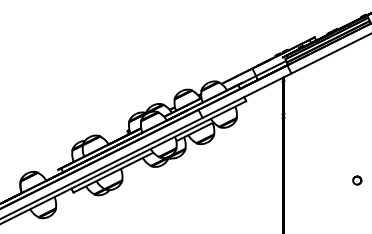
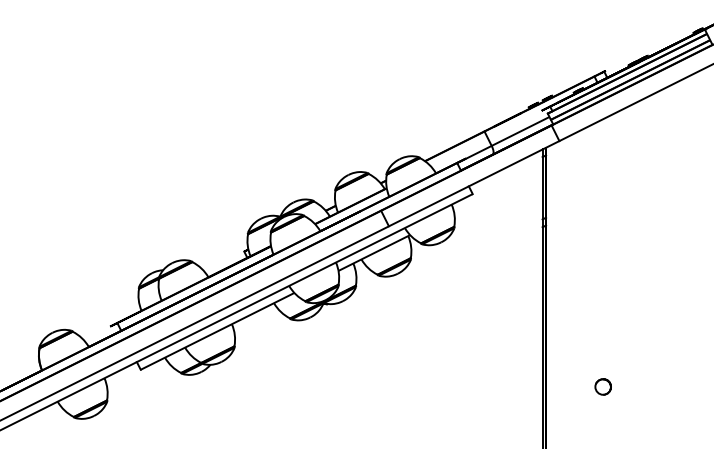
part: (357, 180) -> (603, 386), moved

